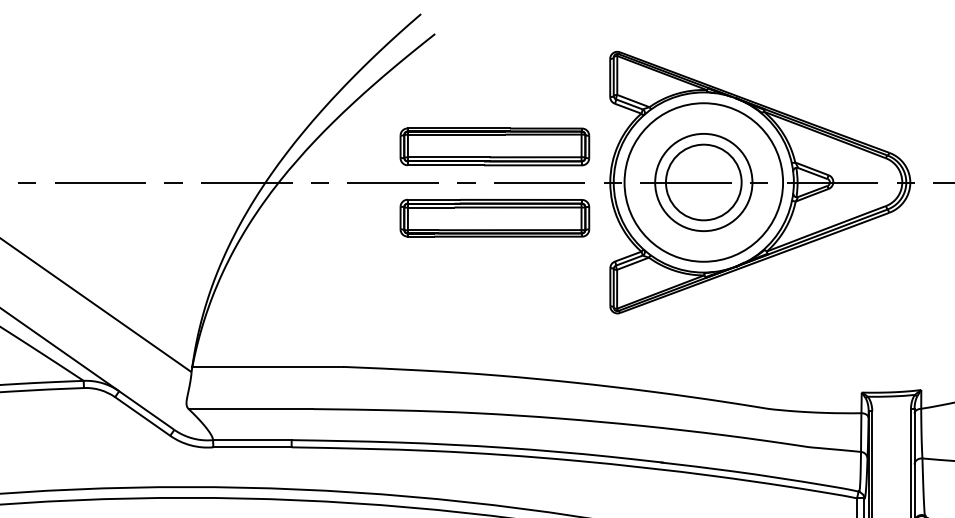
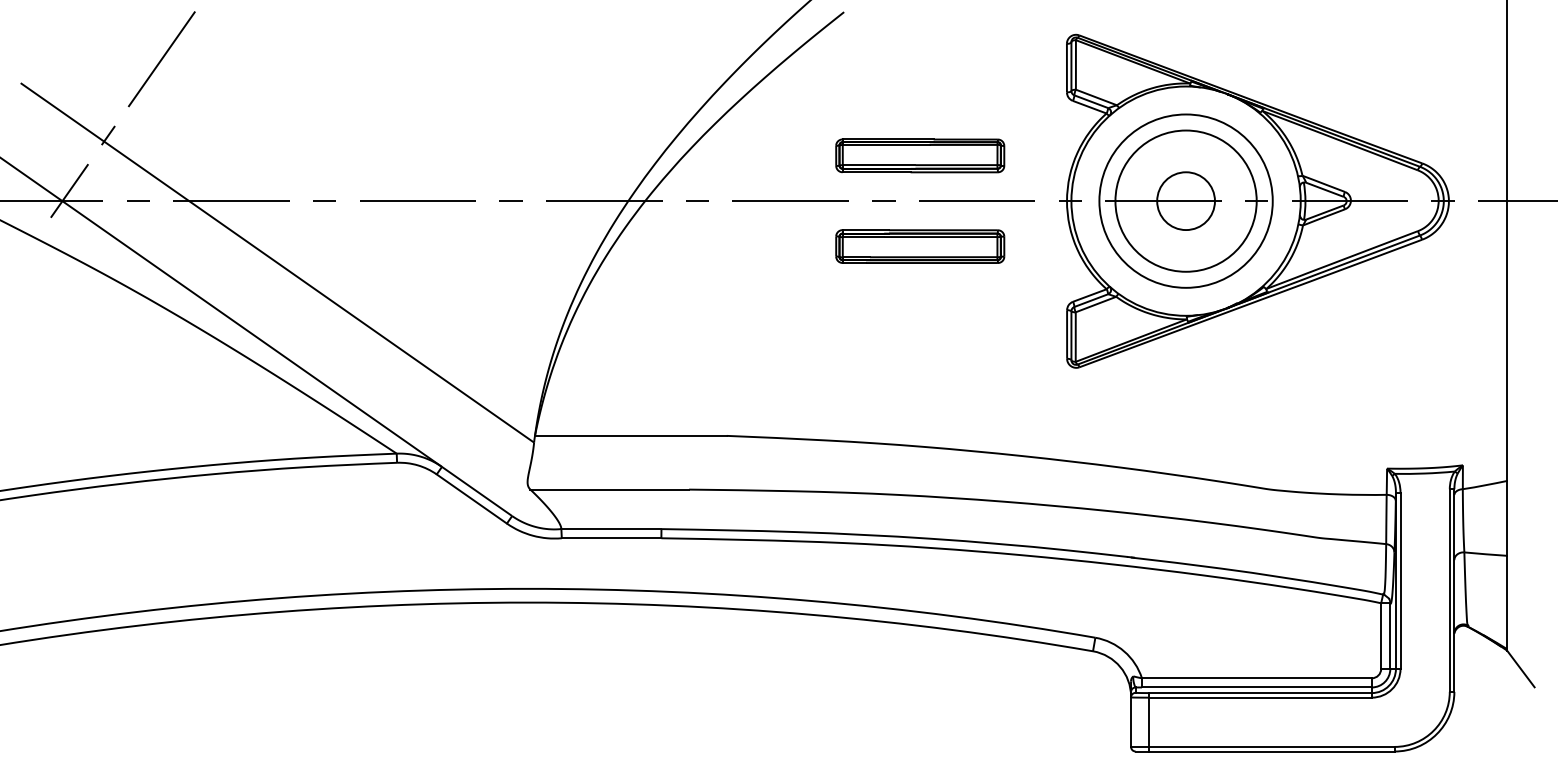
part: (495, 146) -> (920, 155), size x0.7
circle: (703, 182) -> (1185, 201), size x0.6
circle: (703, 182) -> (1185, 201), size x0.7
circle: (704, 182) -> (1186, 201), size x1.4
part: (495, 218) -> (920, 246), size x0.7

